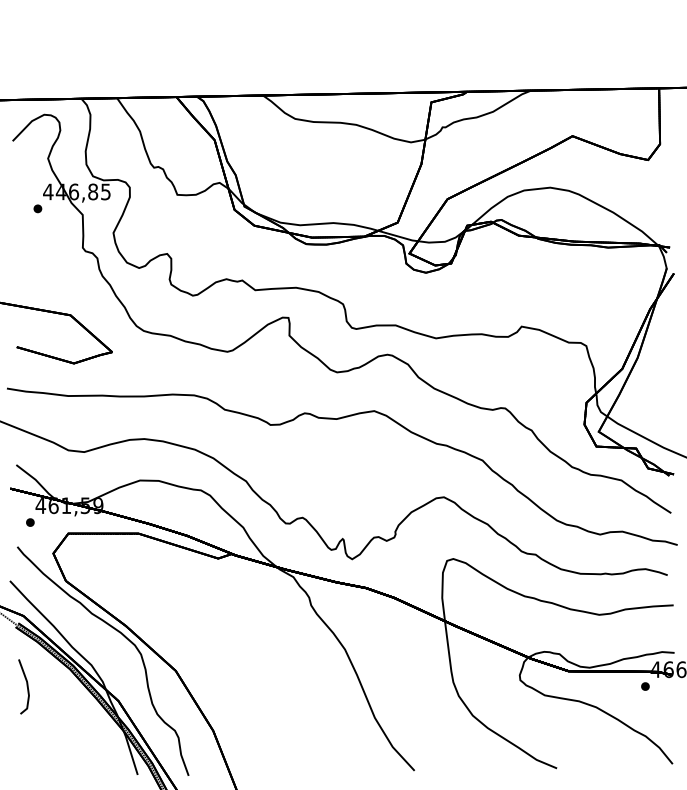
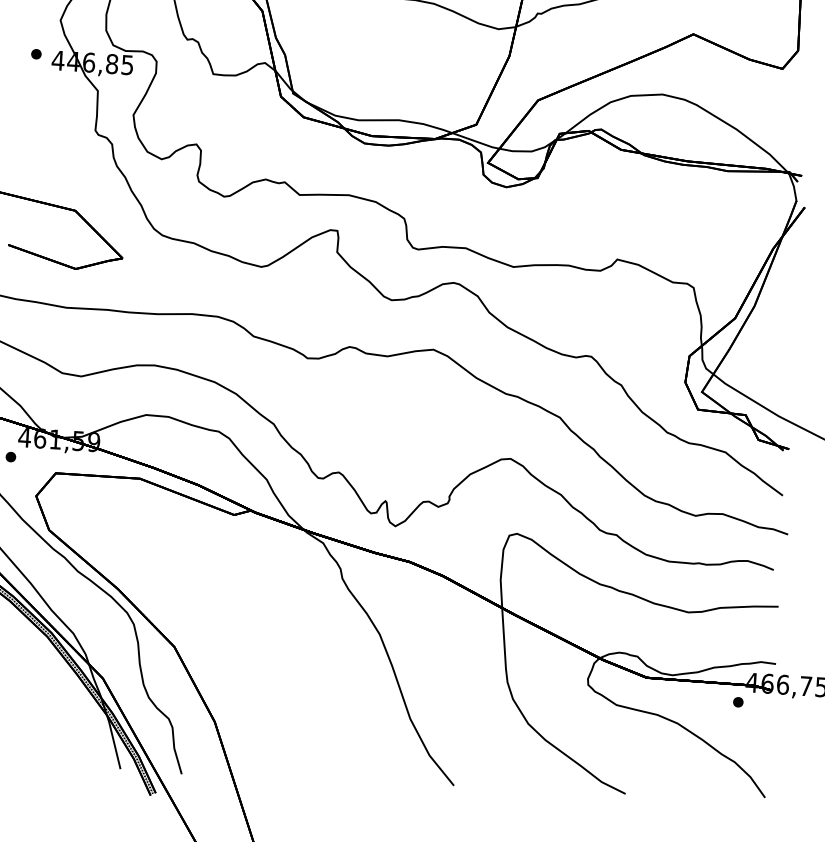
part: (37, 208) -> (35, 53), moved

